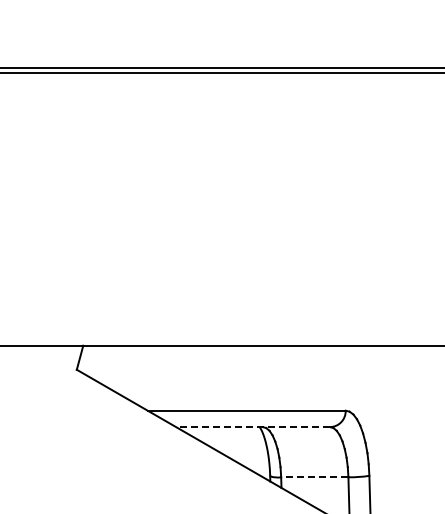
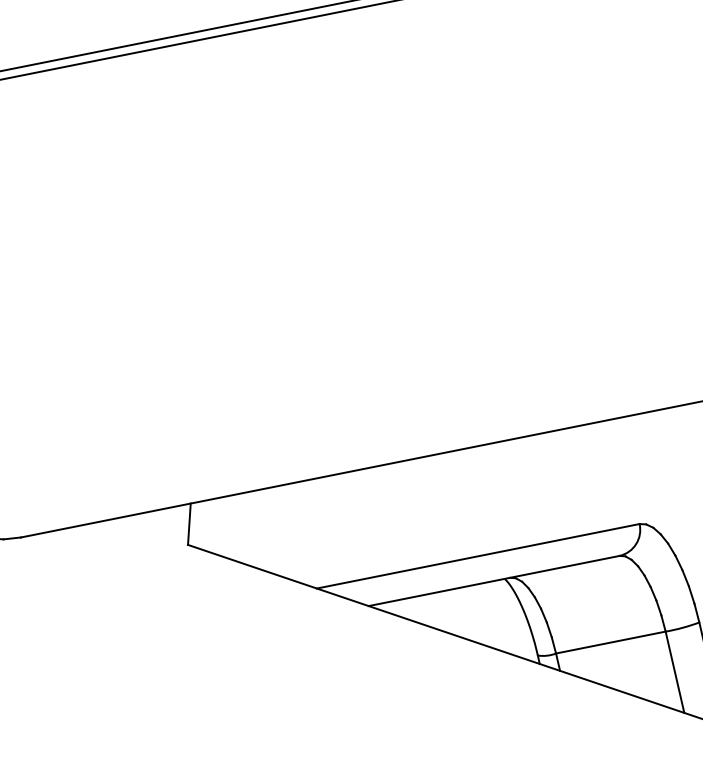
line: (252, 427) -> (493, 581), dashed -> solid
line: (314, 477) -> (610, 643), dashed -> solid

